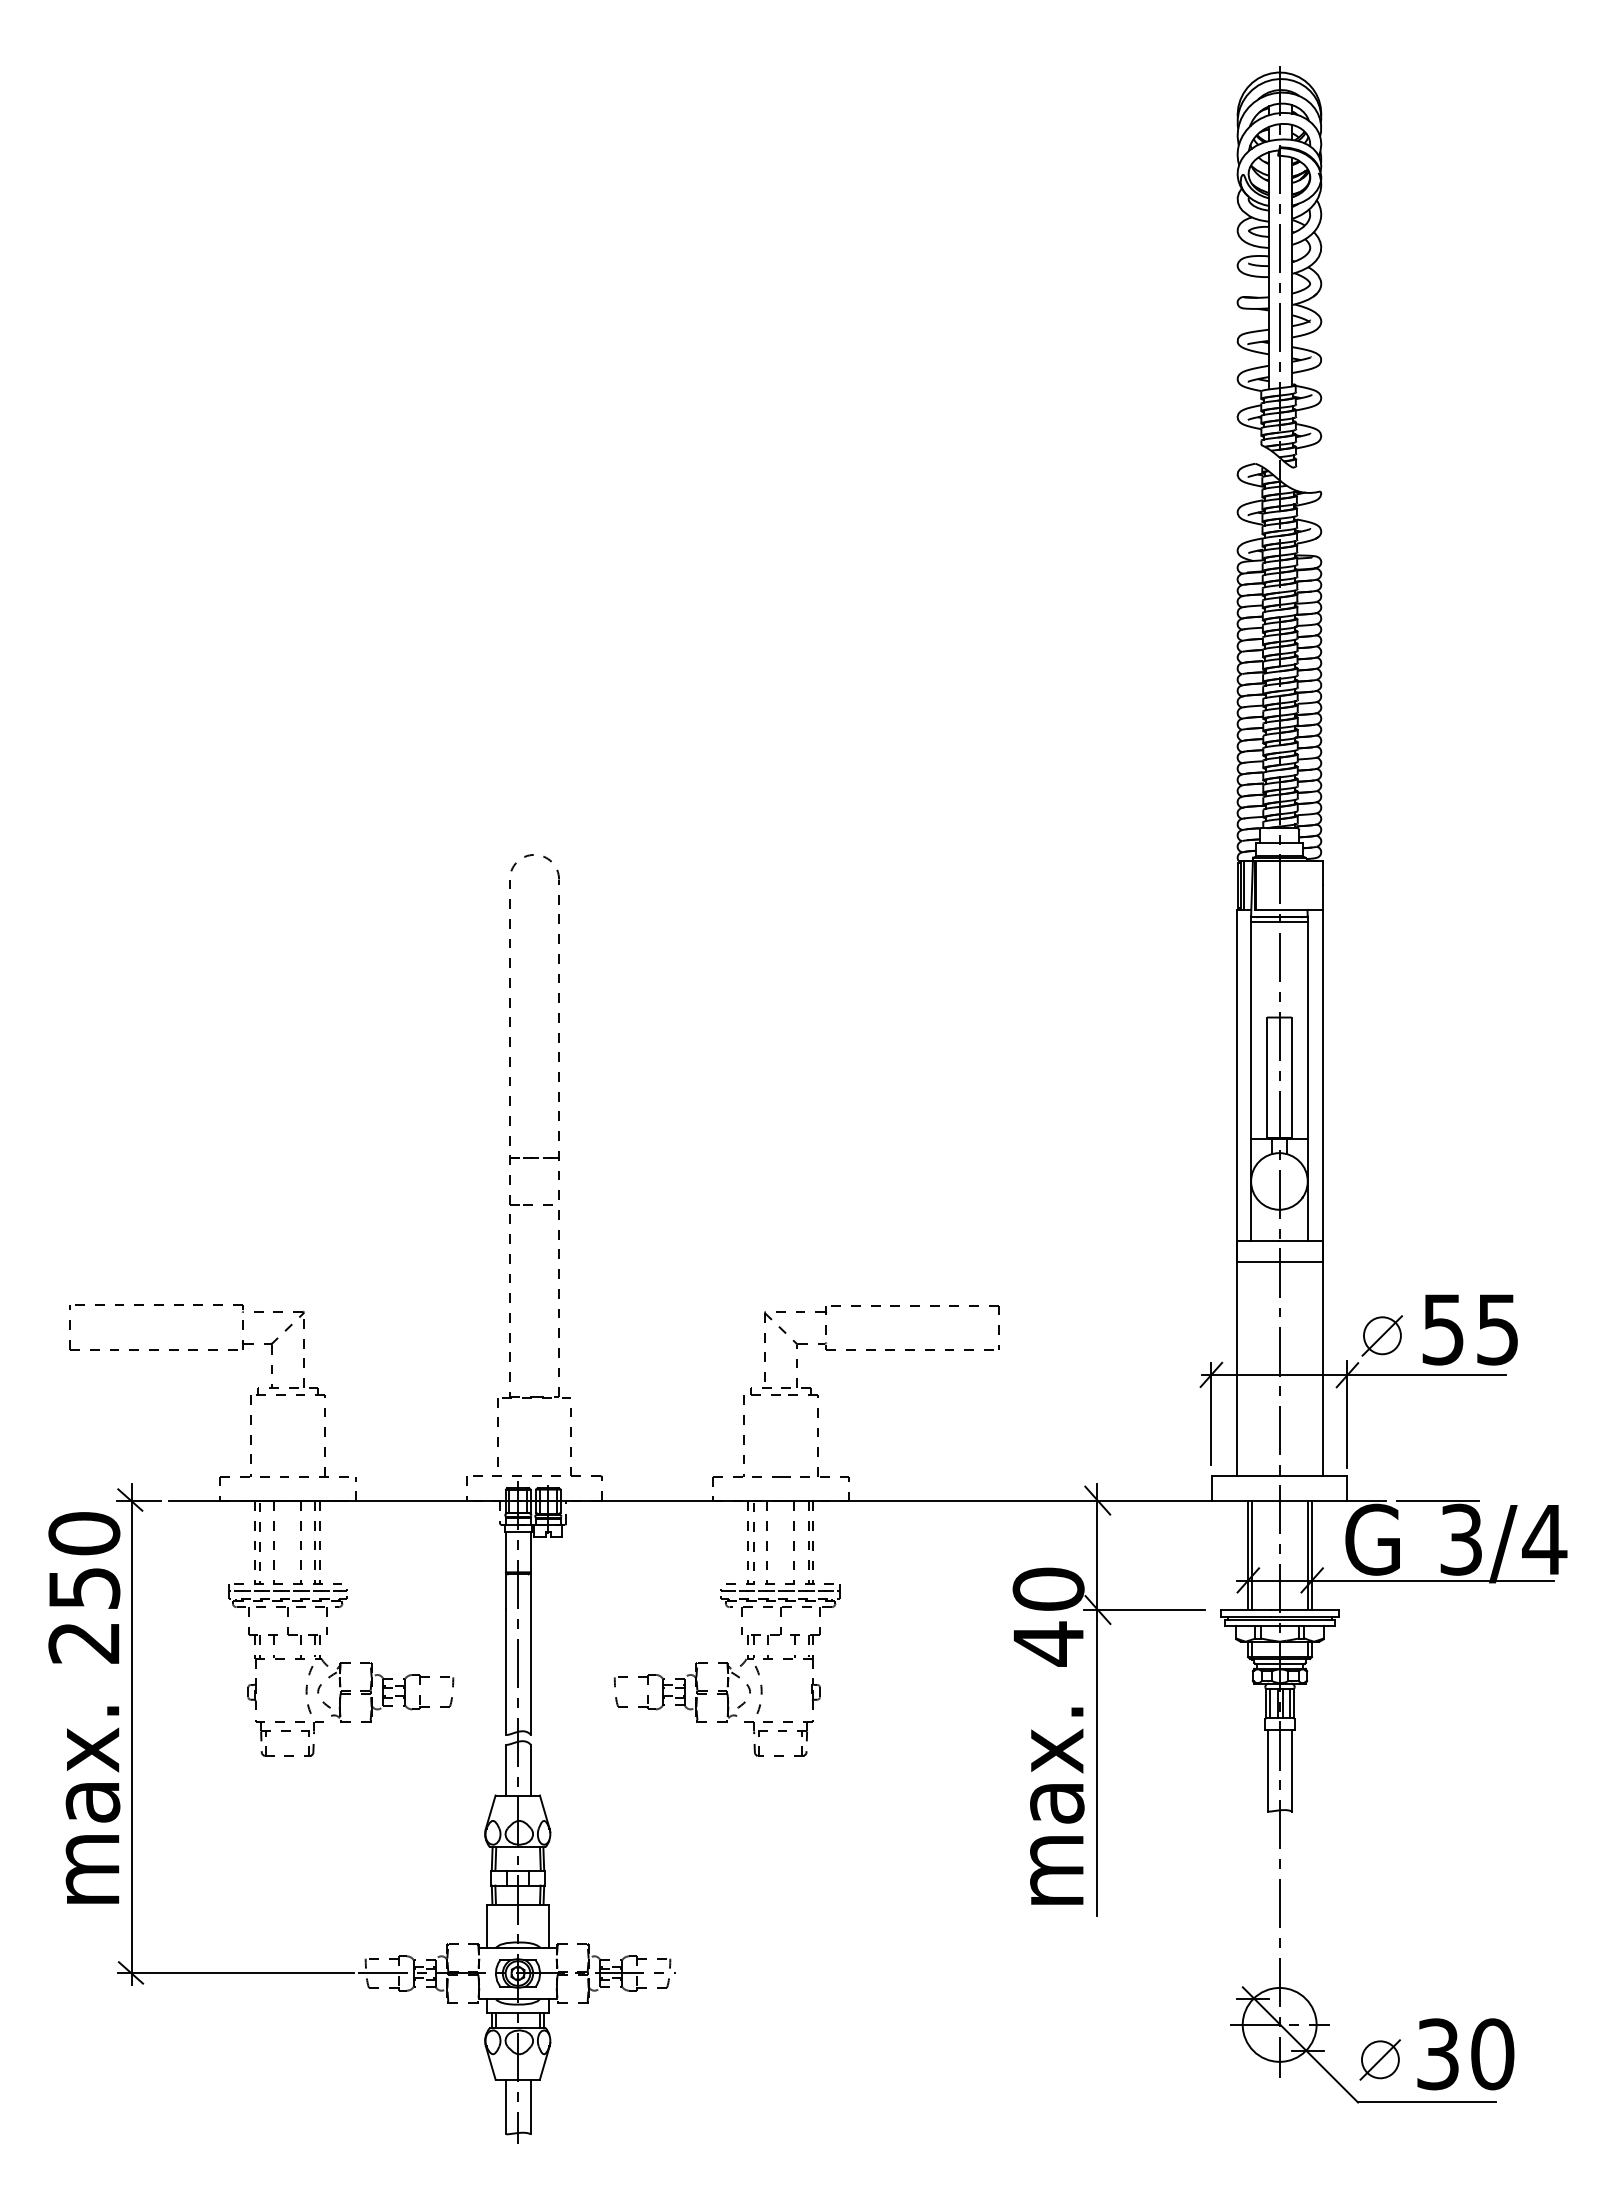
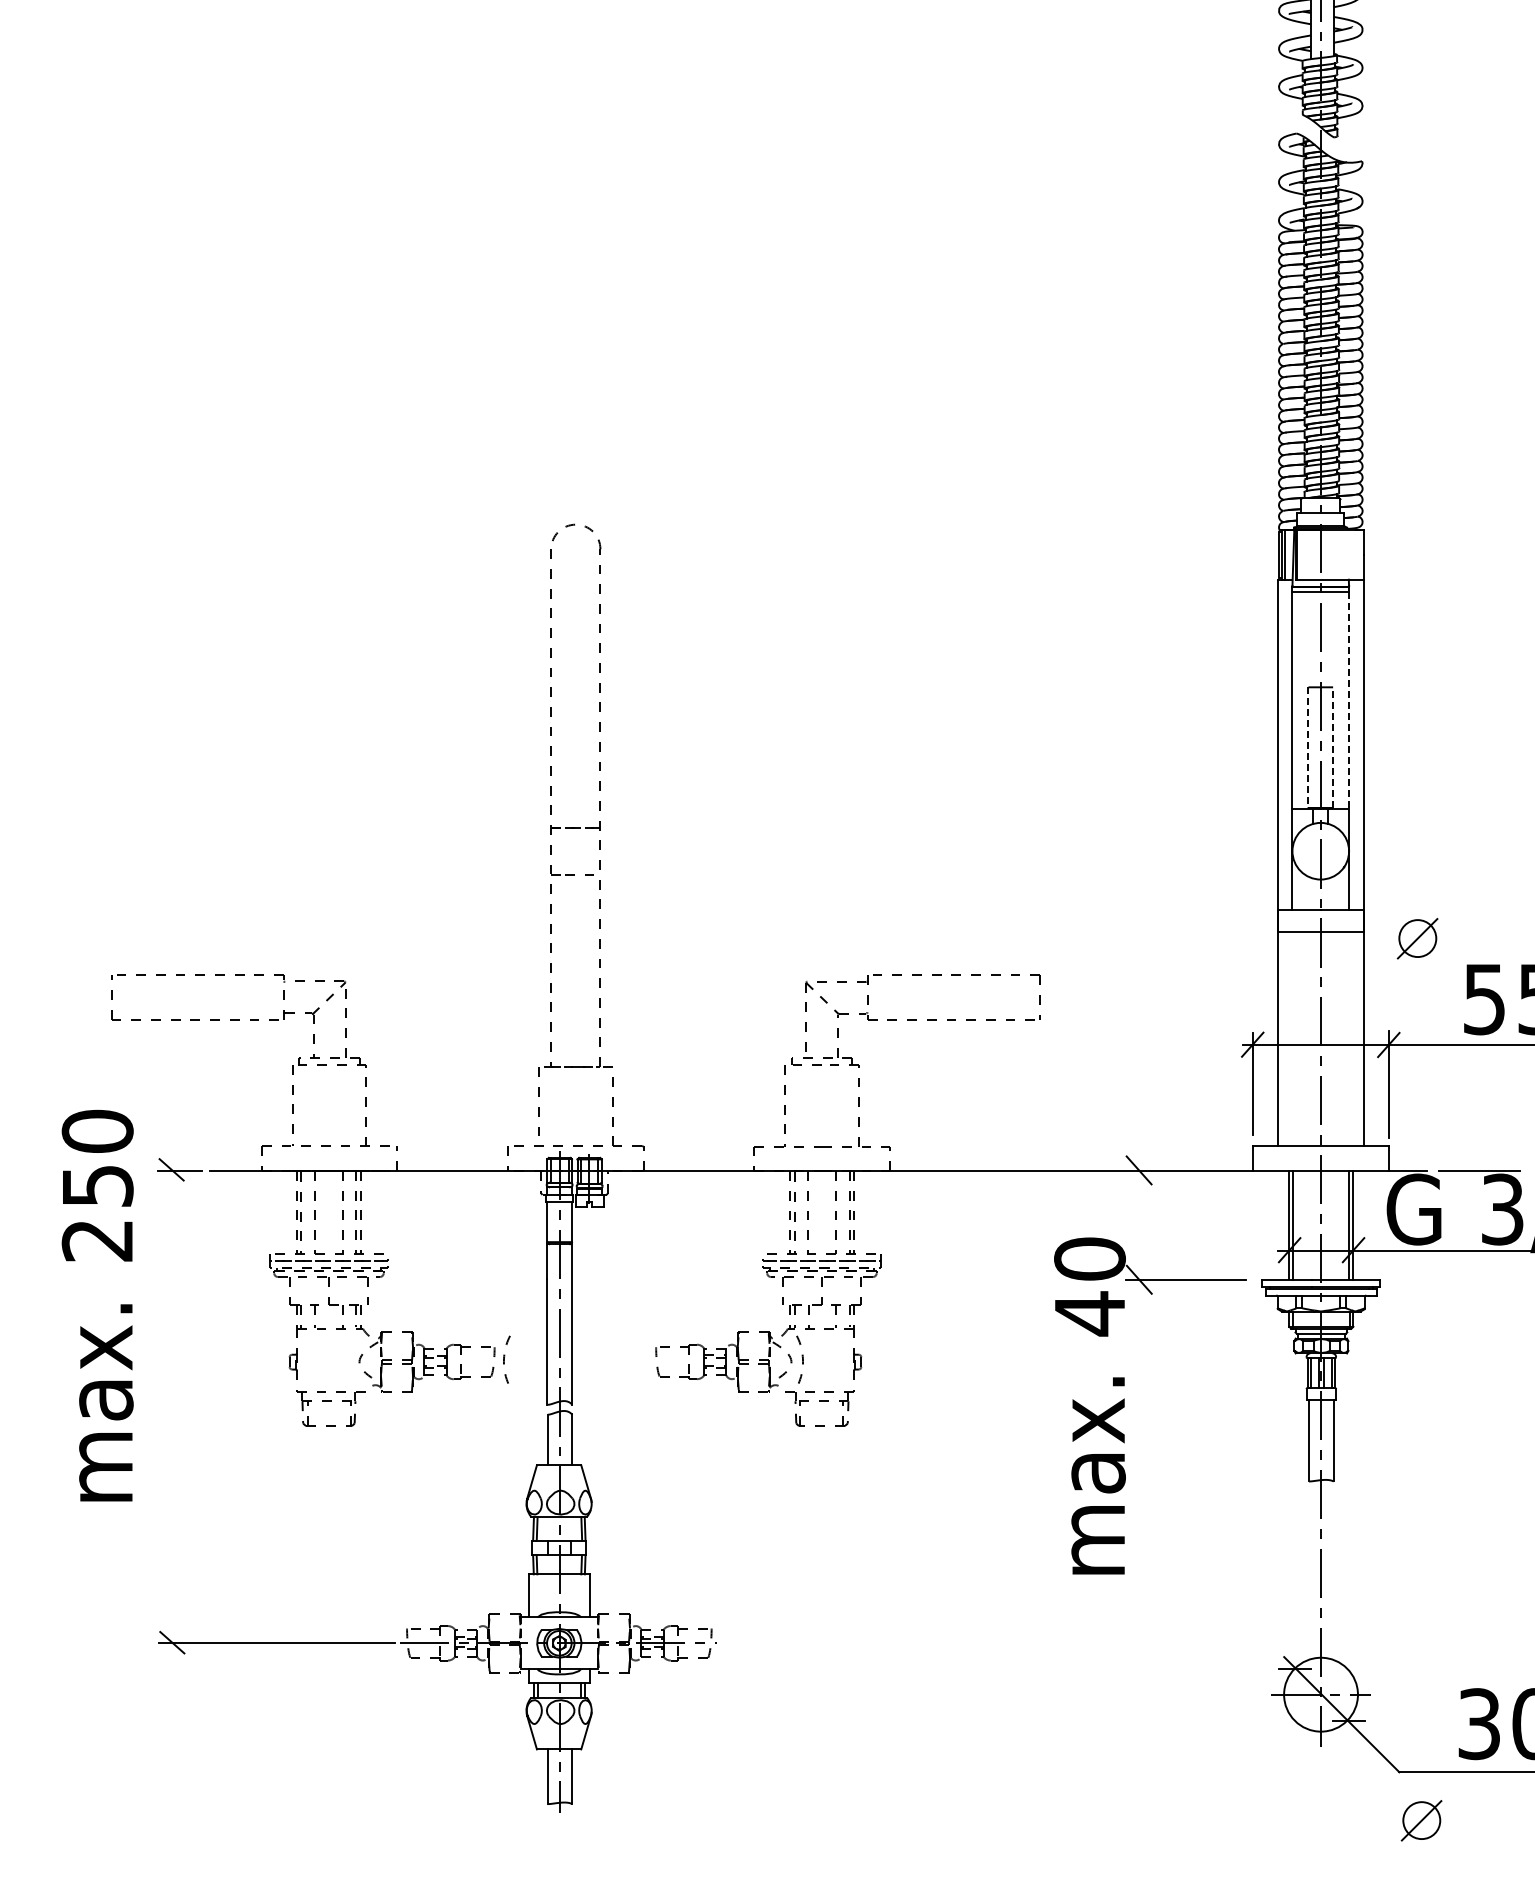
line: (1307, 1029) -> (1348, 699), solid -> dashed
line: (1291, 1077) -> (1332, 747), solid -> dashed
line: (1267, 1078) -> (1308, 748), solid -> dashed
part: (1382, 1335) -> (1417, 938), moved
curve: (307, 1689) -> (504, 1359), moved
line: (1097, 1699) -> (1138, 1369), removed
text: (84, 1707) -> (97, 1305), moved
line: (131, 1734) -> (172, 1404), removed
part: (1379, 2059) -> (1420, 1820), moved

